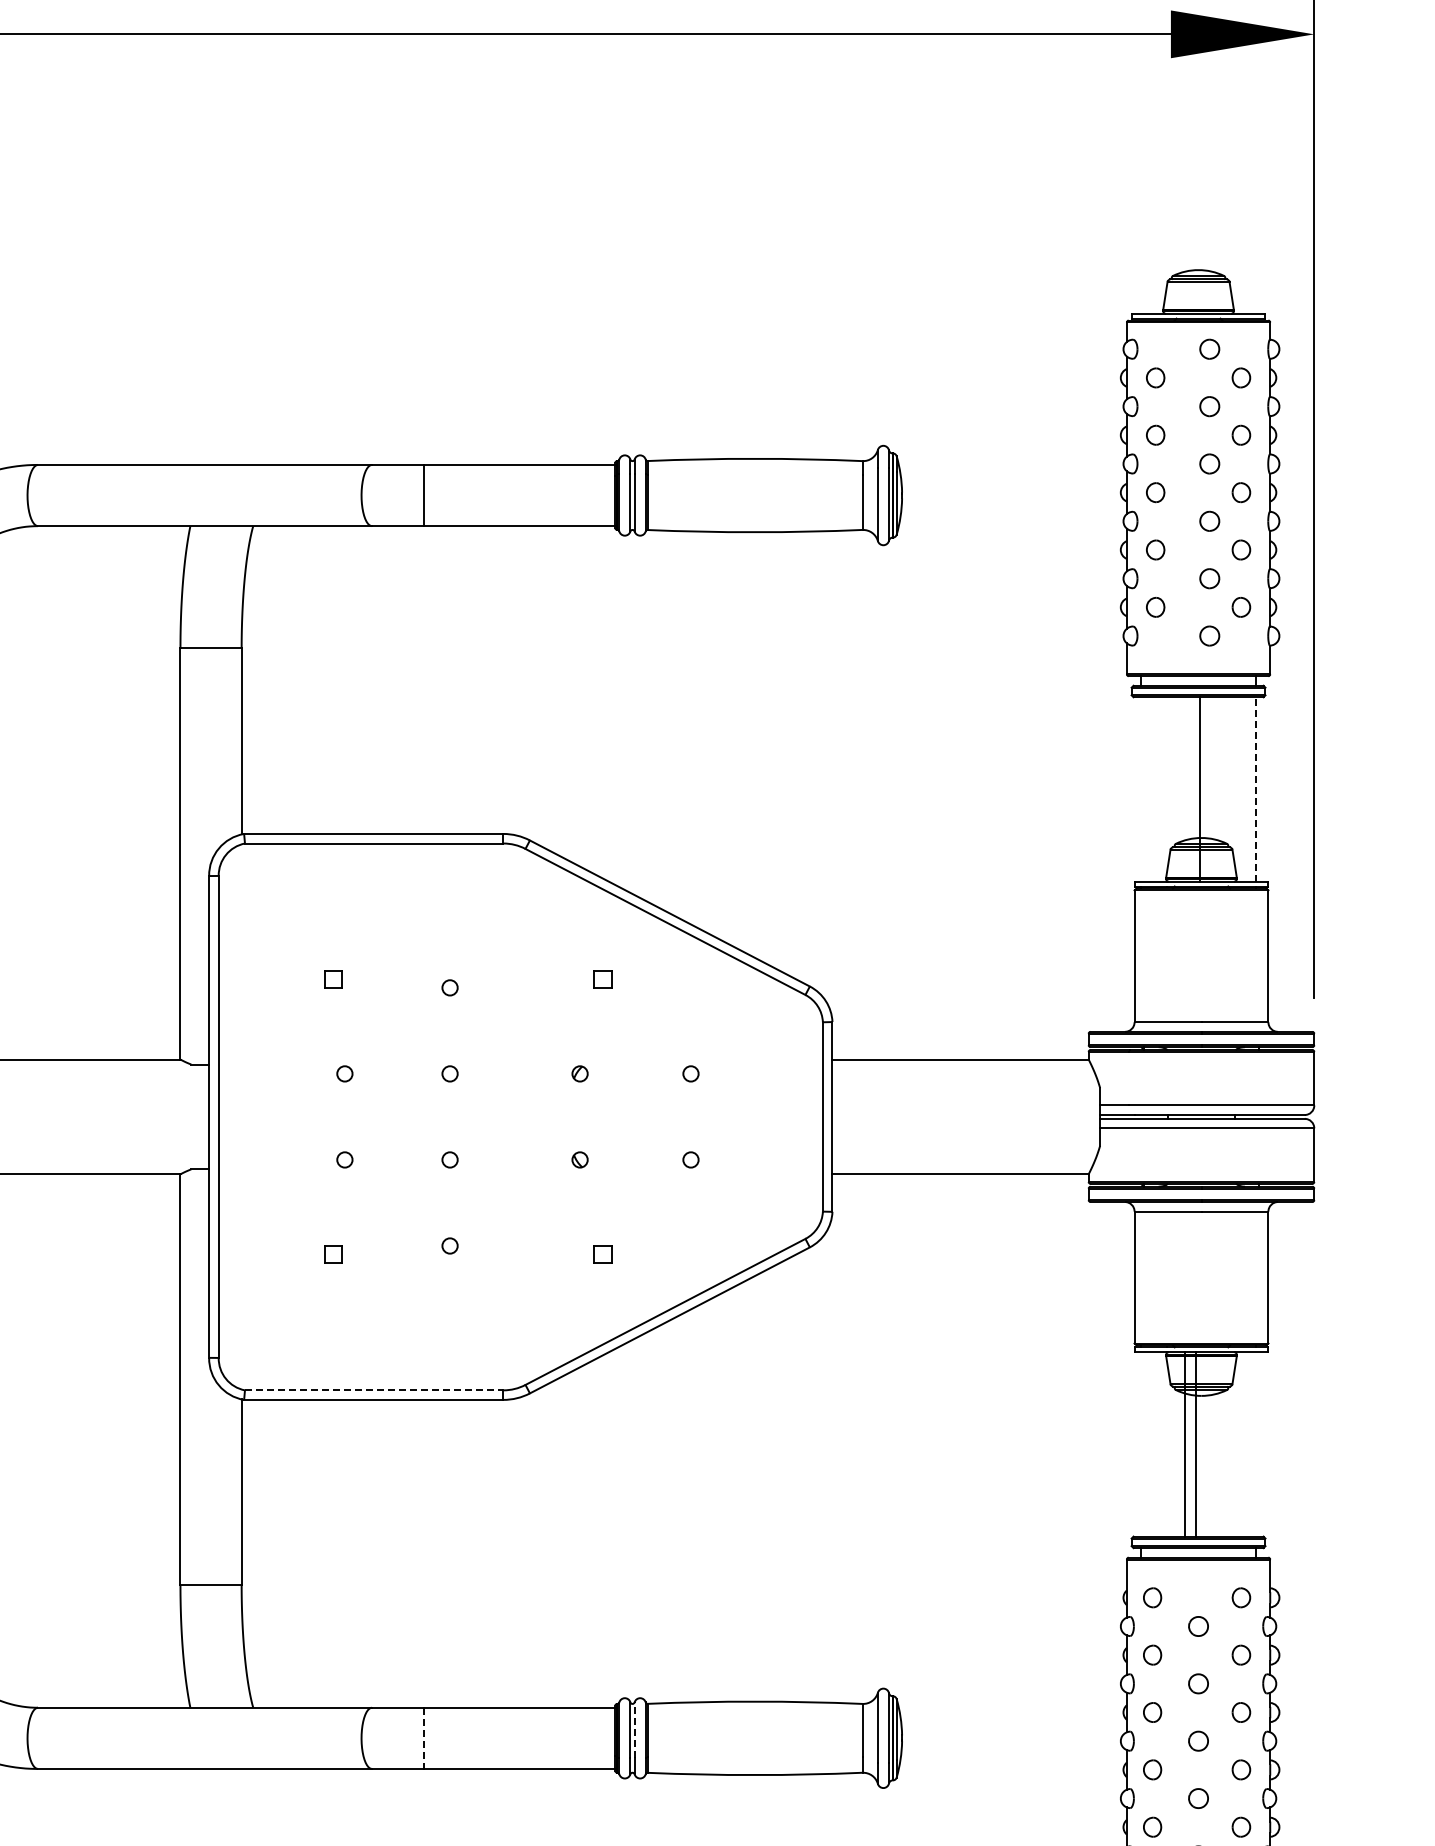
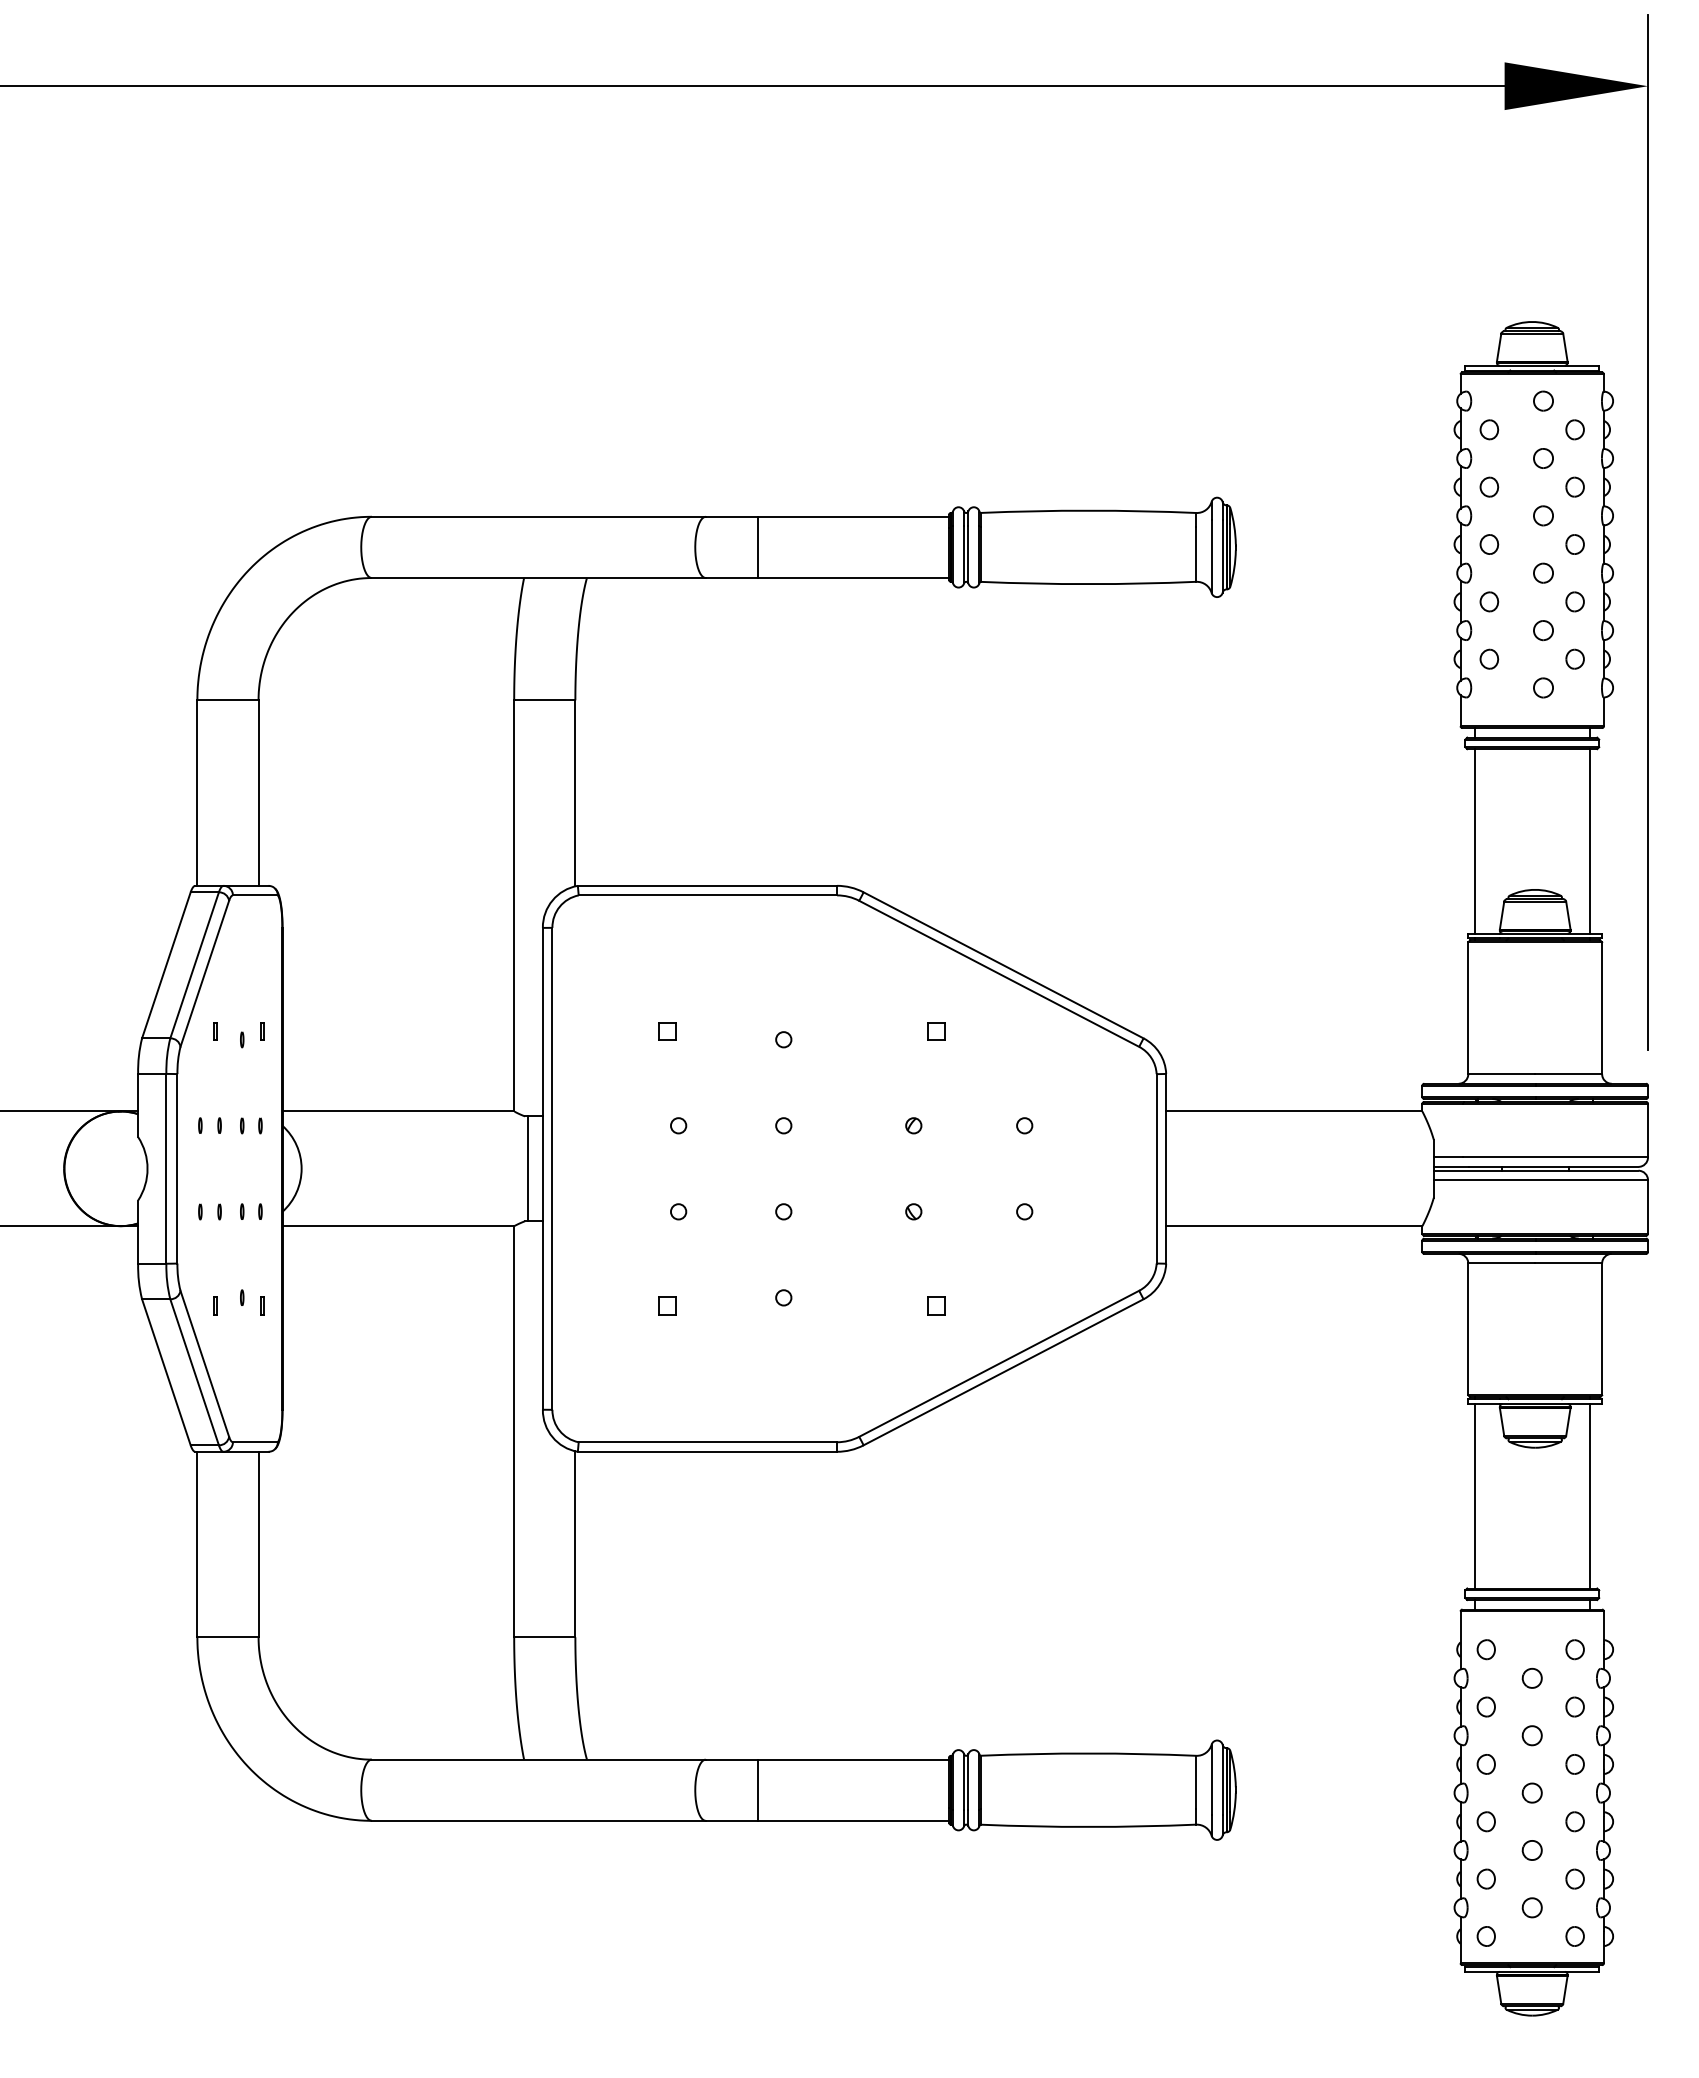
line: (1255, 788) -> (1589, 840), dashed -> solid
line: (1199, 789) -> (1474, 841), moved
line: (193, 1116) -> (527, 1168), added
line: (374, 1390) -> (708, 1442), dashed -> solid
line: (1184, 1444) -> (1589, 1496), moved
line: (1195, 1444) -> (1474, 1496), moved
line: (634, 1730) -> (968, 1782), dashed -> solid
line: (424, 1738) -> (758, 1790), dashed -> solid

